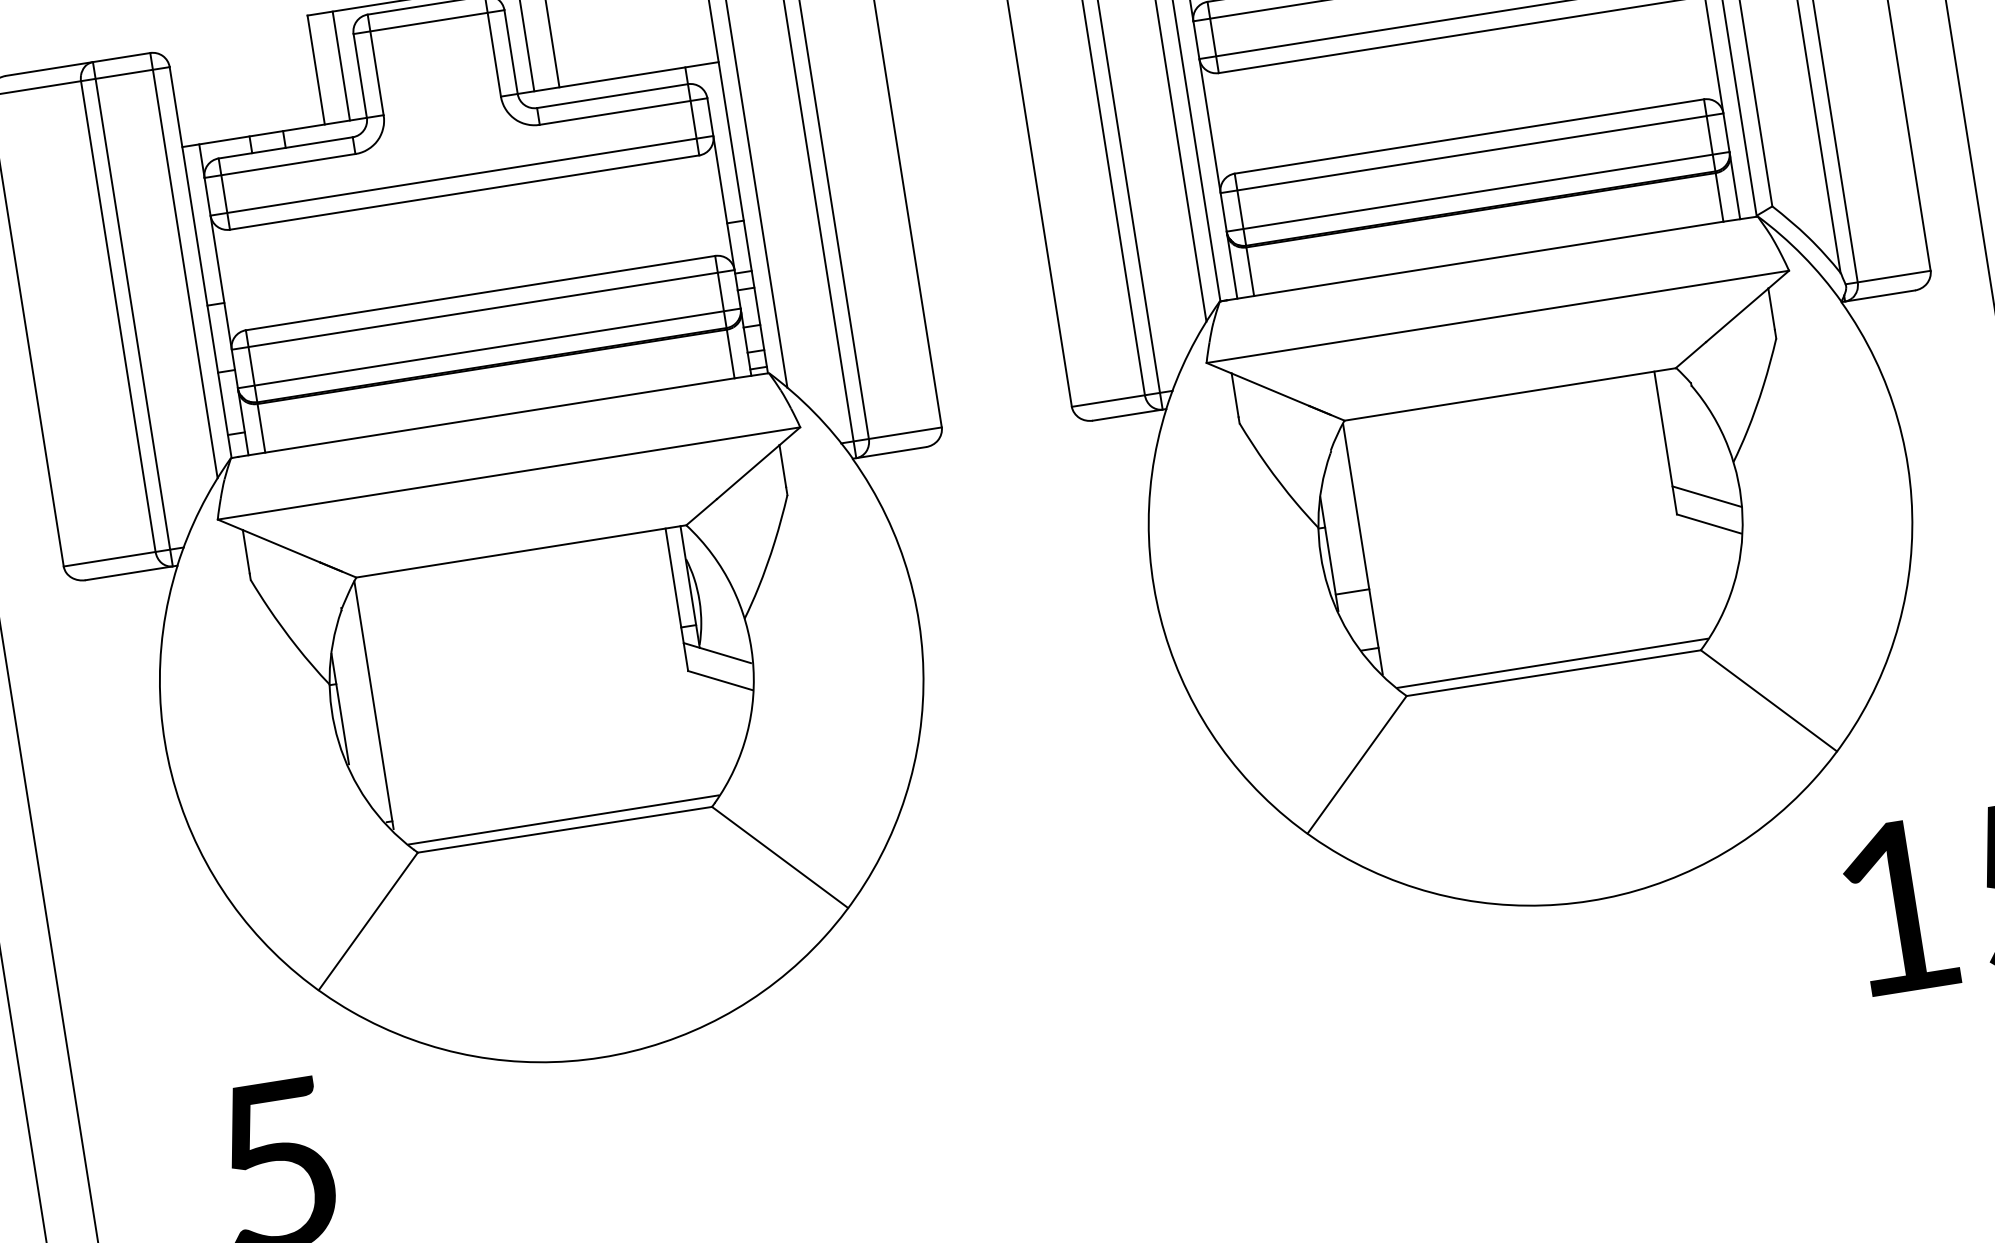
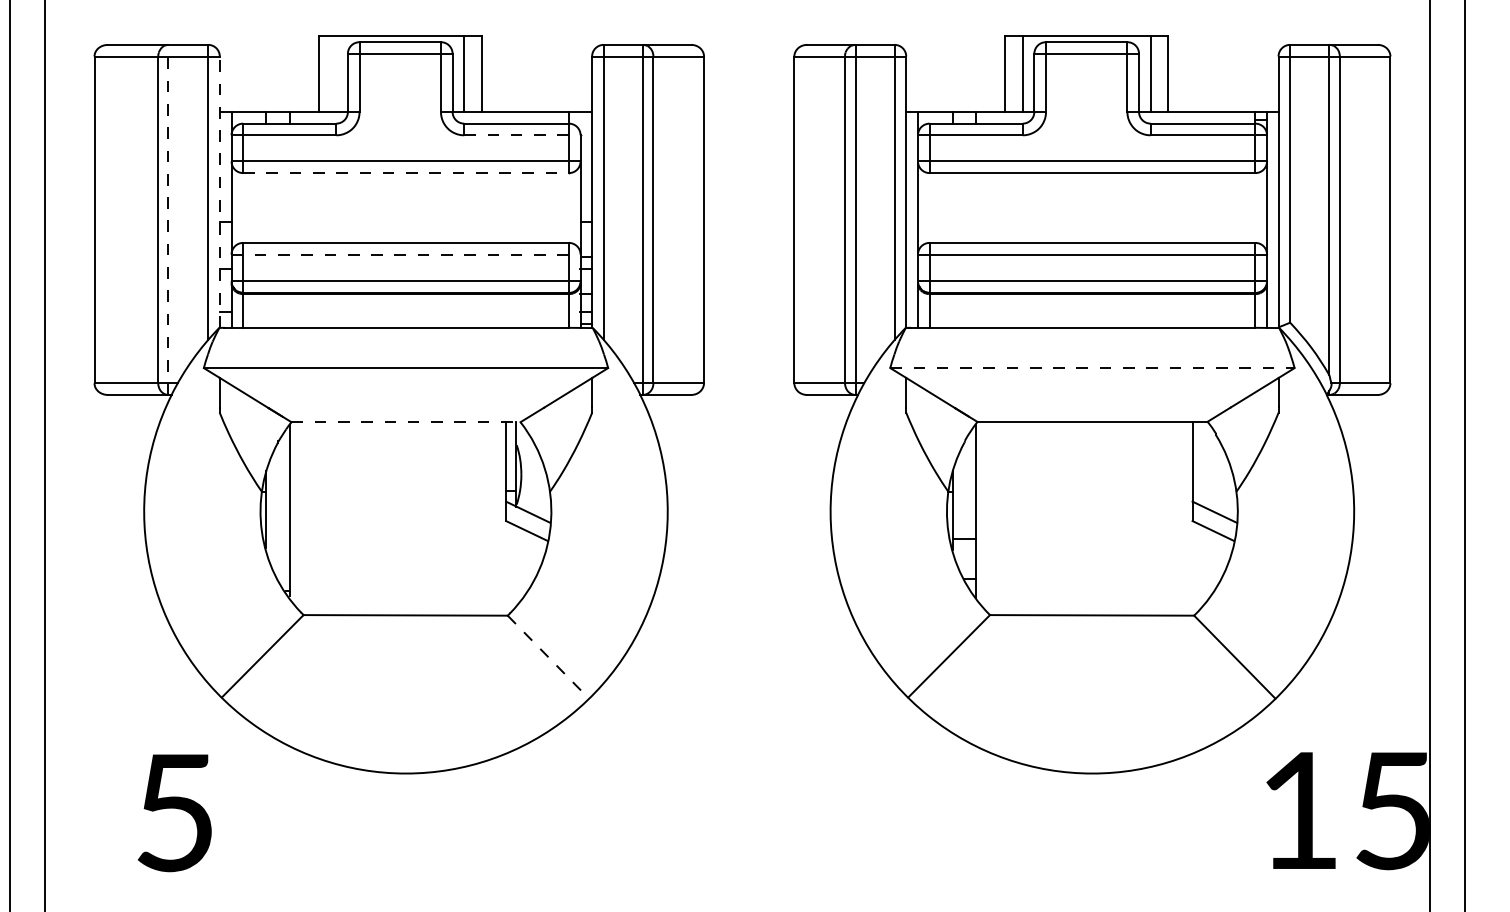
line: (341, 66) -> (336, 74), removed
line: (623, 111) -> (522, 135), solid -> dashed
line: (465, 193) -> (406, 173), solid -> dashed
line: (200, 263) -> (219, 192), solid -> dashed
line: (483, 309) -> (406, 254), solid -> dashed
line: (132, 313) -> (168, 219), solid -> dashed
line: (1498, 317) -> (1092, 368), solid -> dashed
line: (522, 551) -> (406, 422), solid -> dashed
line: (1552, 663) -> (1092, 608), removed
line: (563, 819) -> (405, 608), removed
line: (780, 857) -> (548, 657), solid -> dashed

